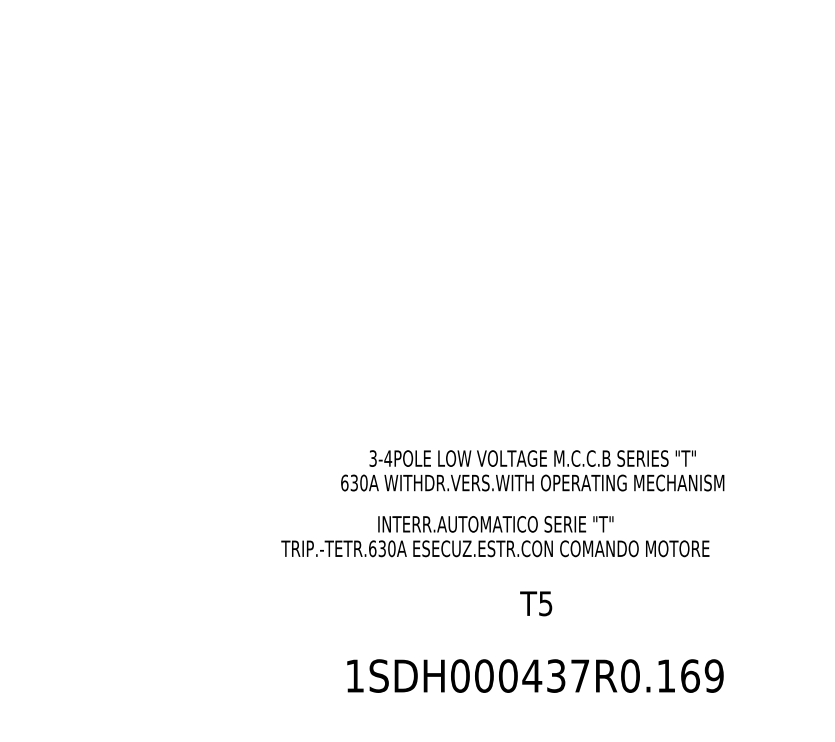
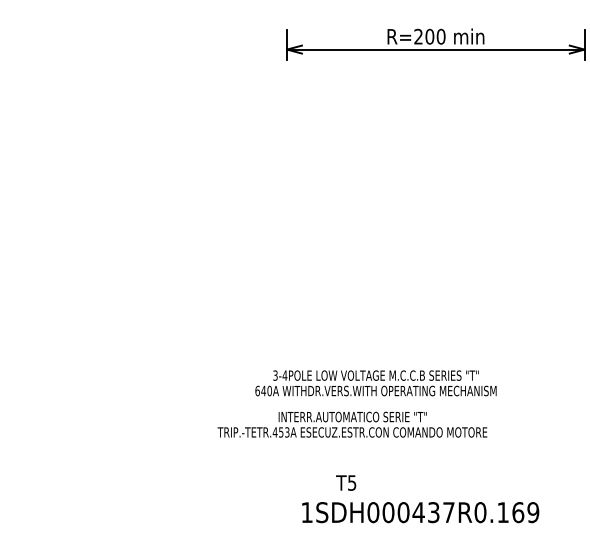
text: (354, 482) -> (263, 390), 630A -> 640A
text: (381, 548) -> (280, 432), TRIP.-TETR.630A -> TRIP.-TETR.453A
text: (536, 602) -> (346, 482), moved
text: (535, 675) -> (420, 512), moved

